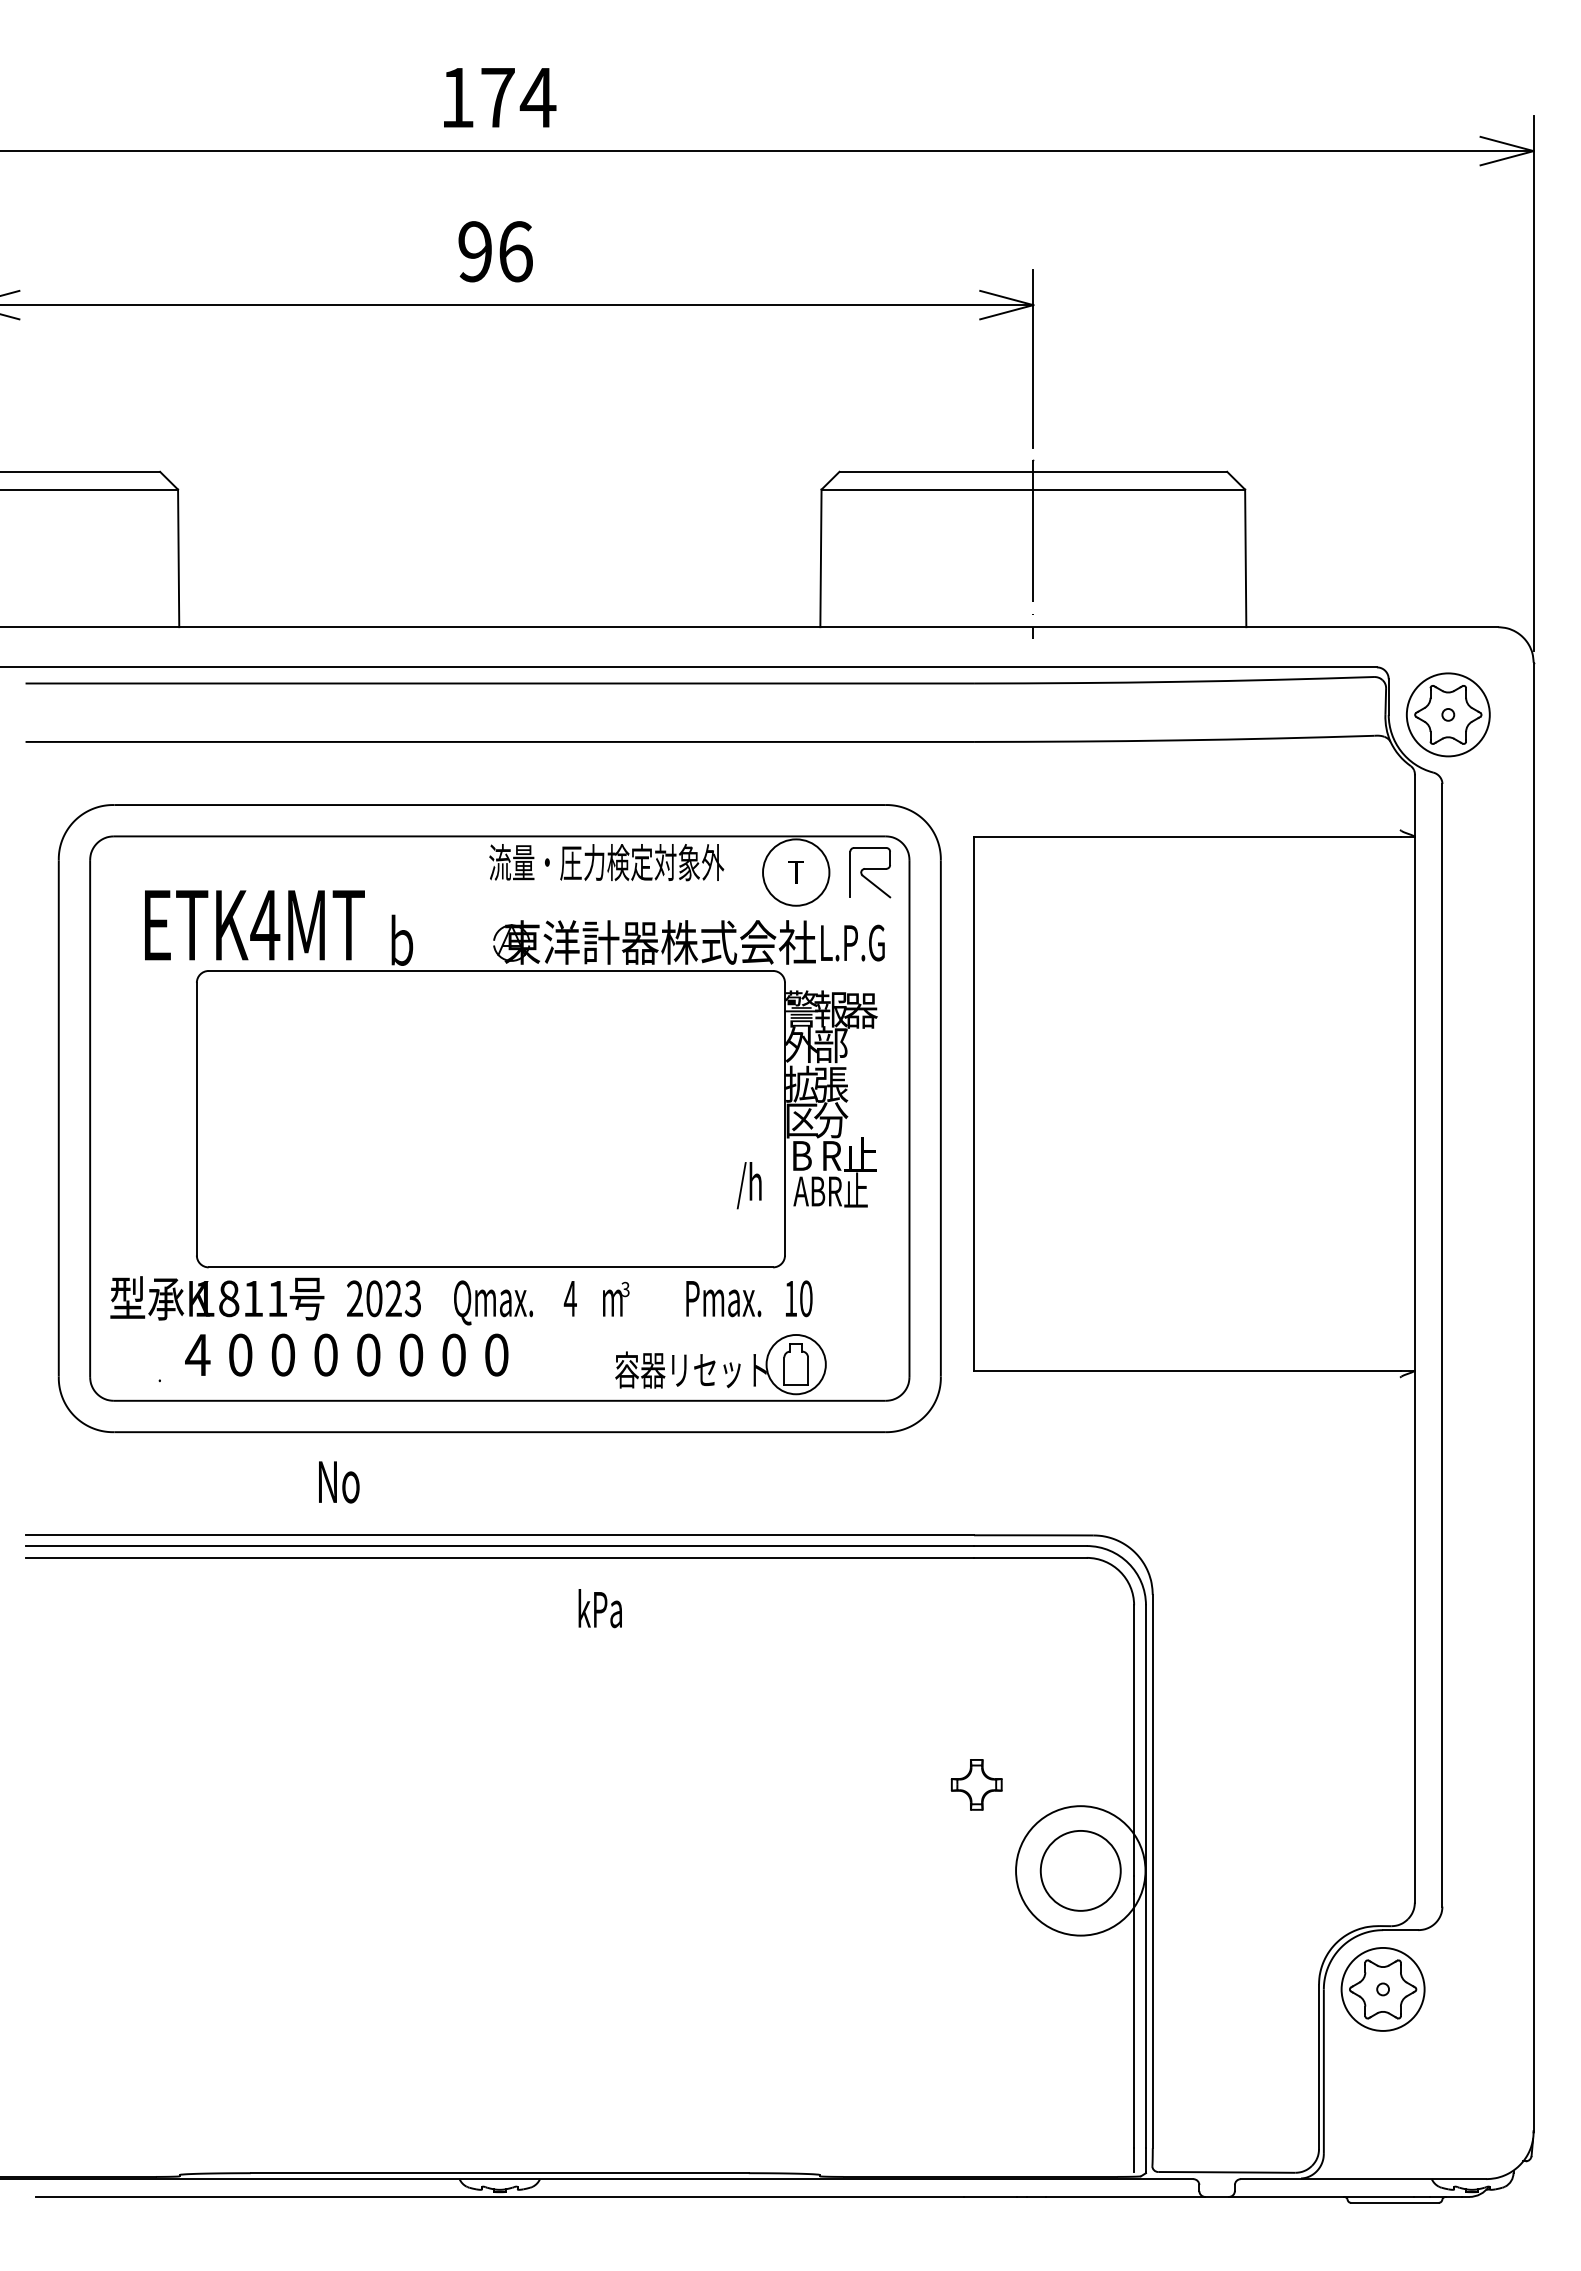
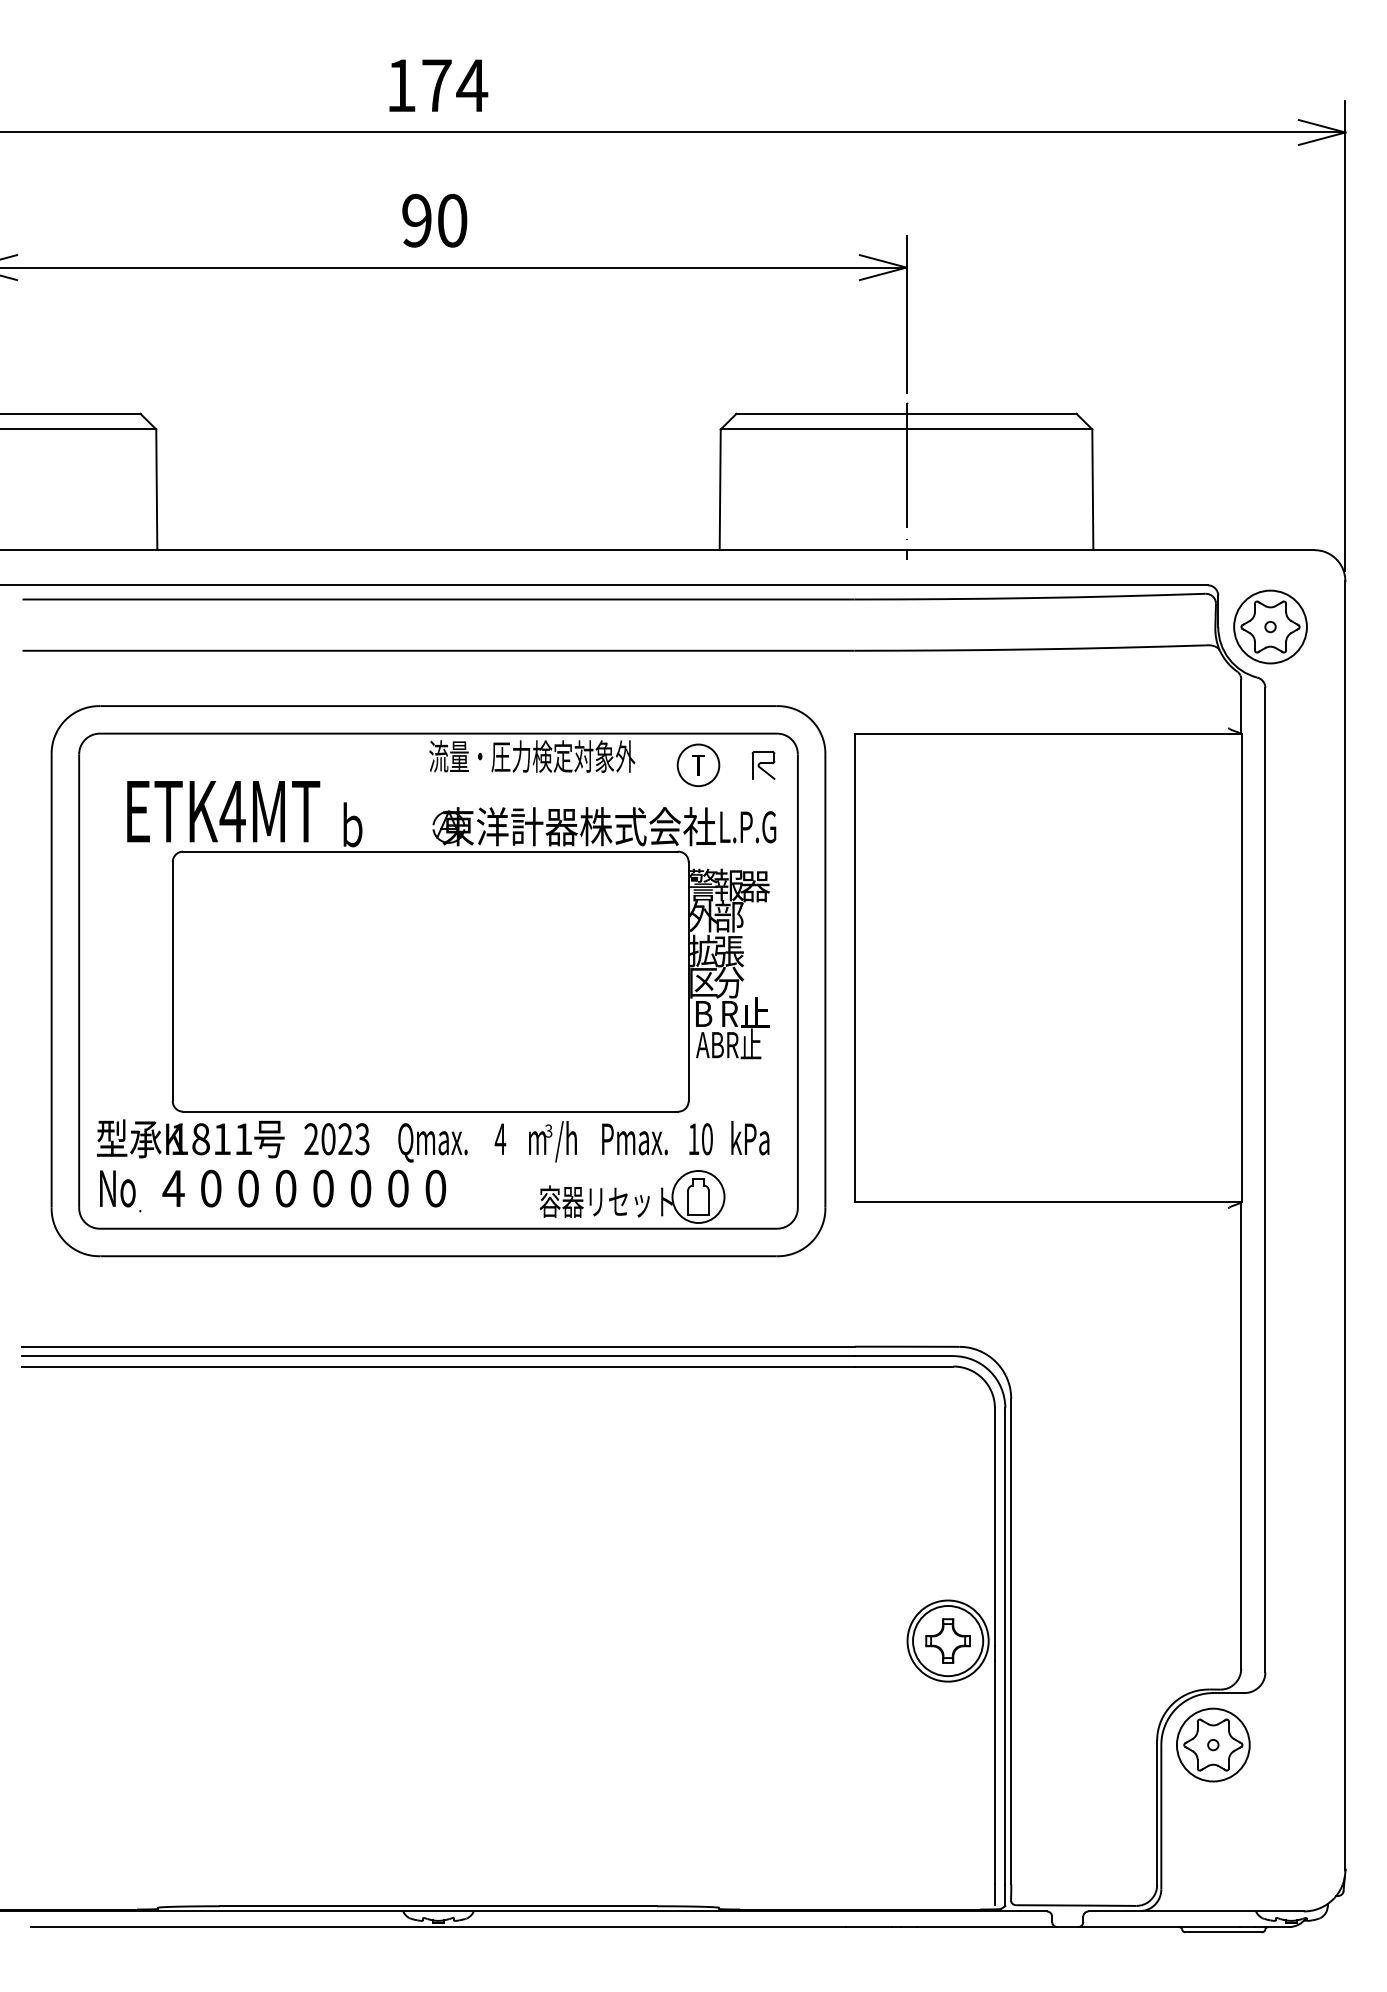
text: (515, 251) -> (452, 220), 96 -> 90
circle: (795, 872) -> (697, 765), size x0.71
part: (870, 872) -> (763, 765), size x0.62
text: (748, 1185) -> (565, 1141), moved
text: (339, 1482) -> (118, 1188), moved
text: (599, 1608) -> (749, 1138), moved
part: (976, 1784) -> (947, 1640), moved
circle: (1080, 1870) -> (947, 1640), size x0.71

